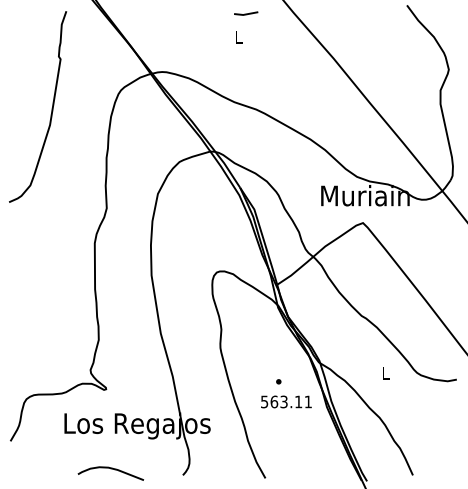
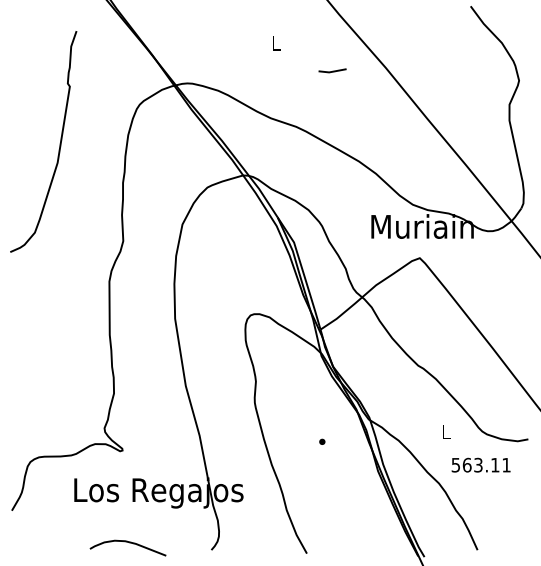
line: (246, 13) -> (332, 70), moved
curve: (51, 108) -> (59, 143), moved
text: (285, 401) -> (480, 464), moved

